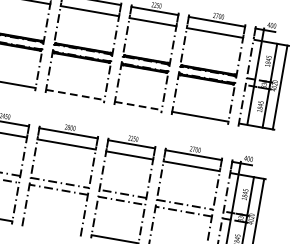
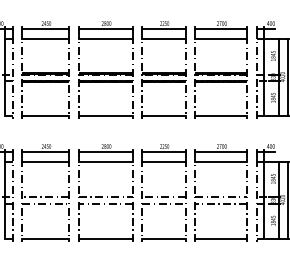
line: (74, 95) -> (105, 116), dashed -> solid
line: (138, 106) -> (164, 116), dashed -> solid
line: (51, 228) -> (105, 239), added

